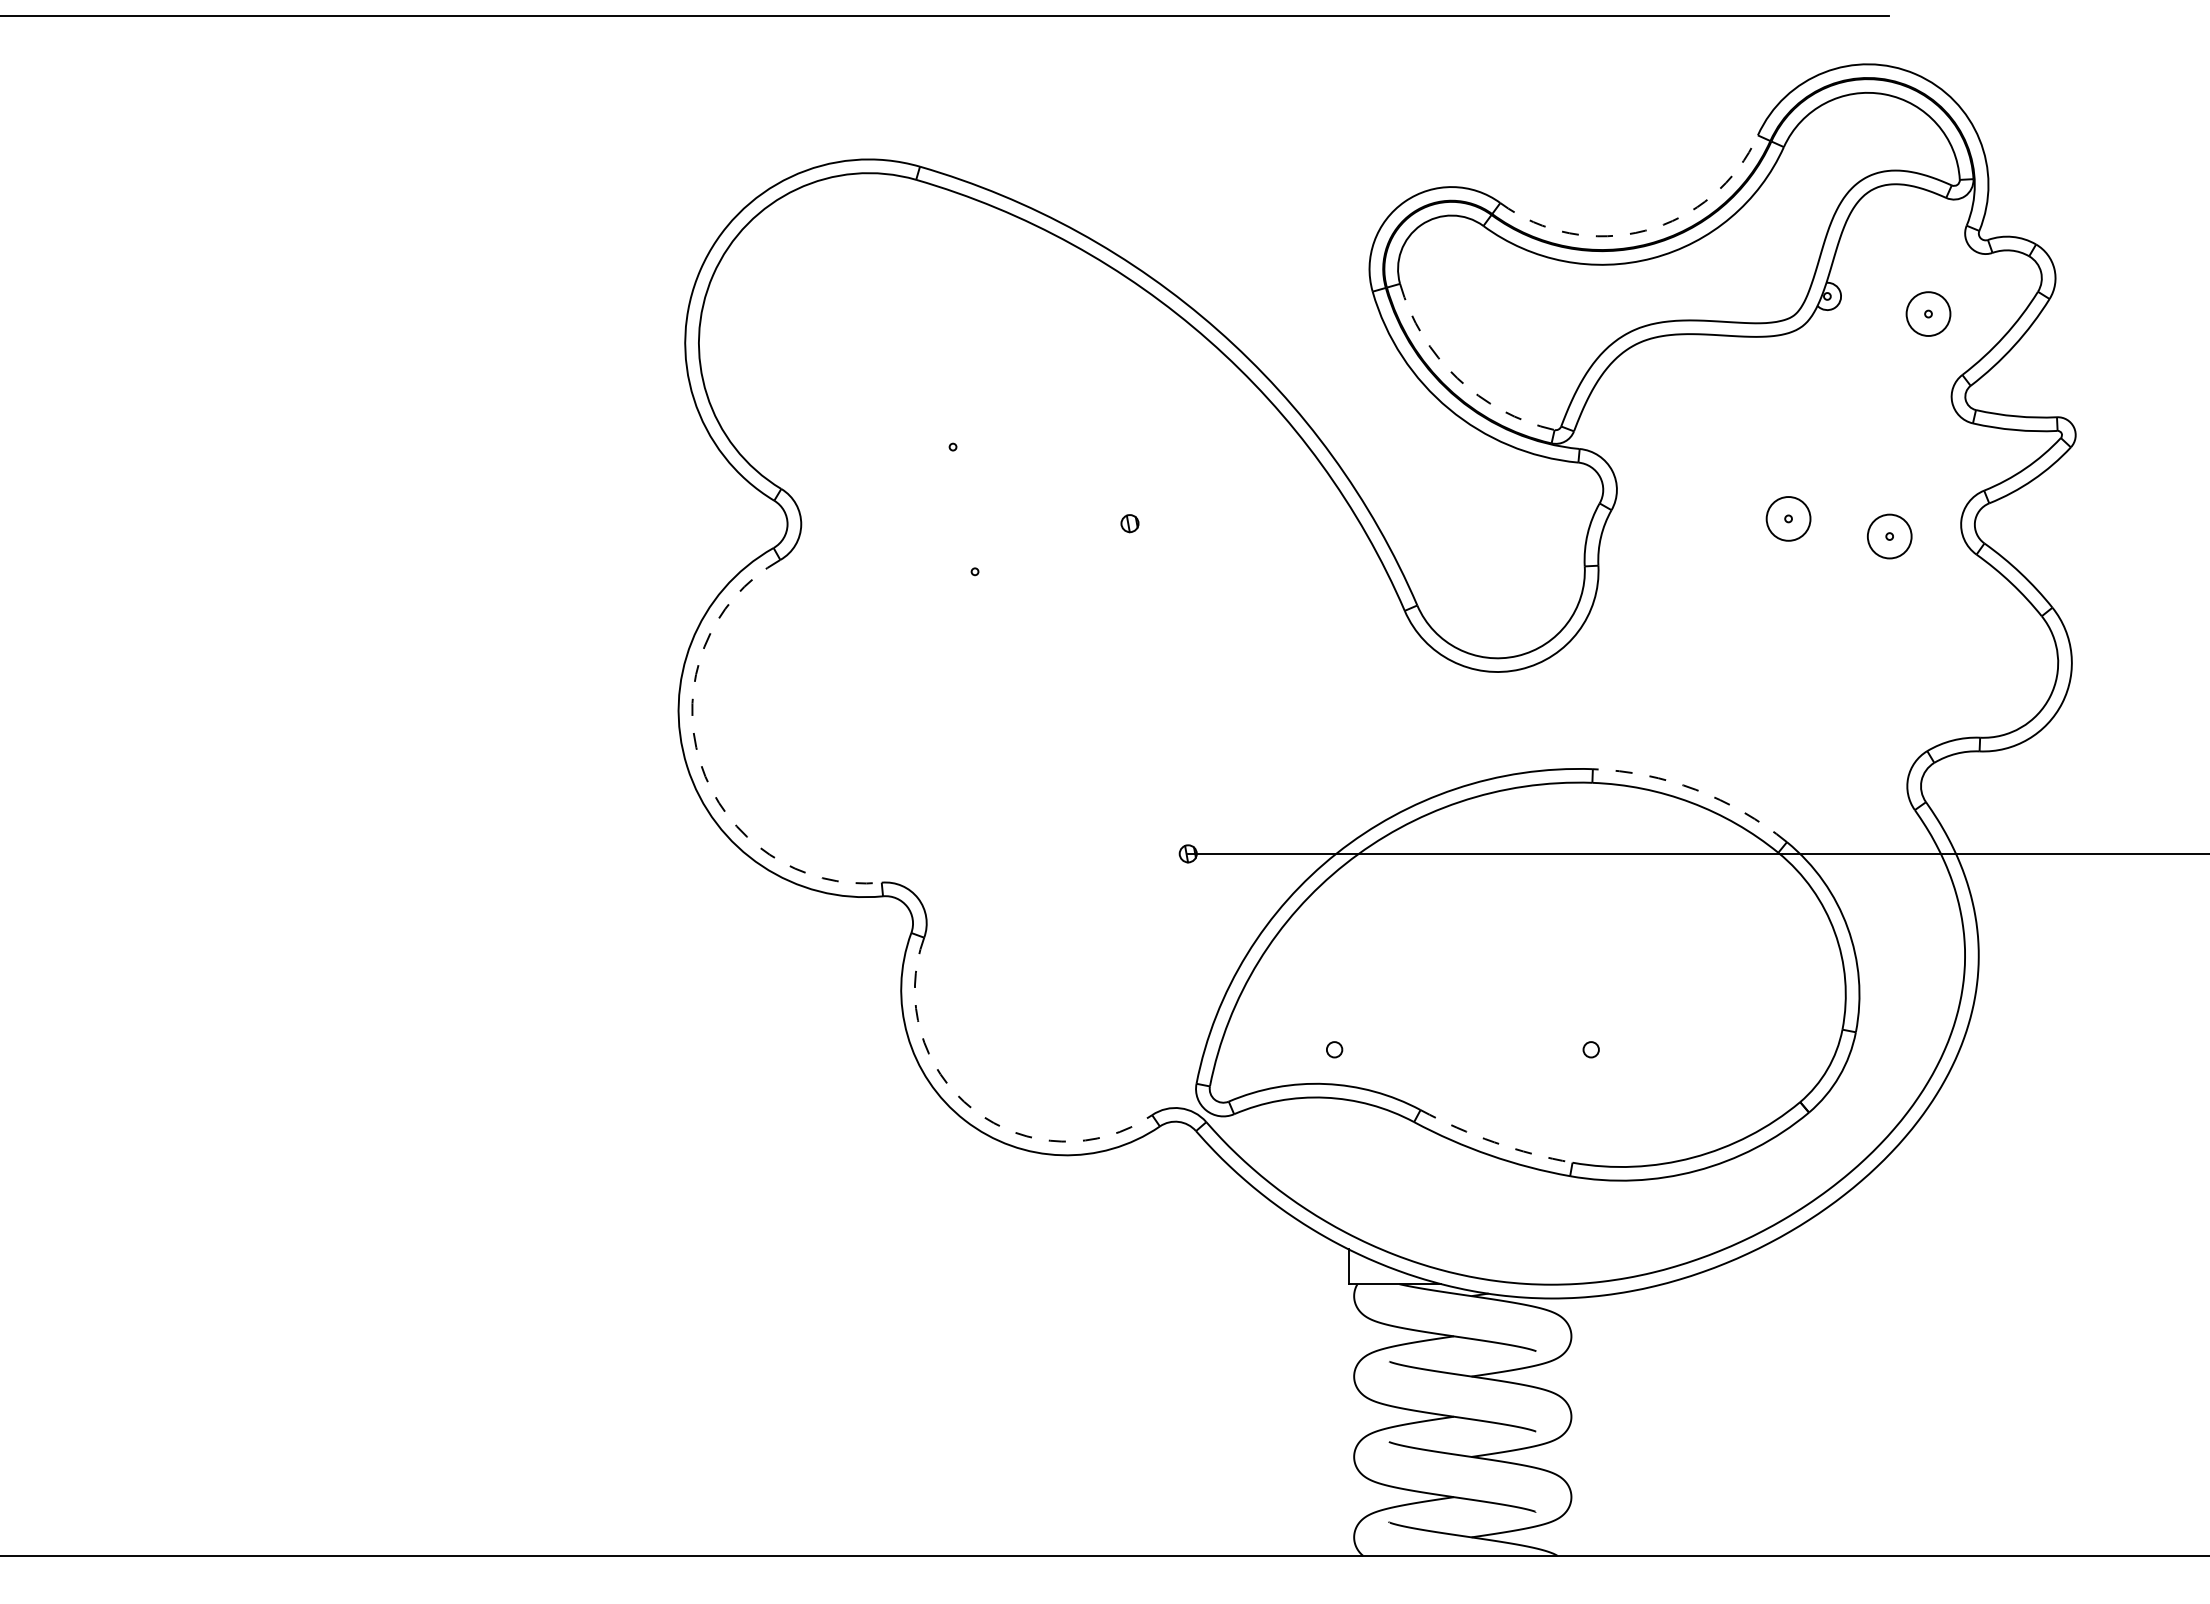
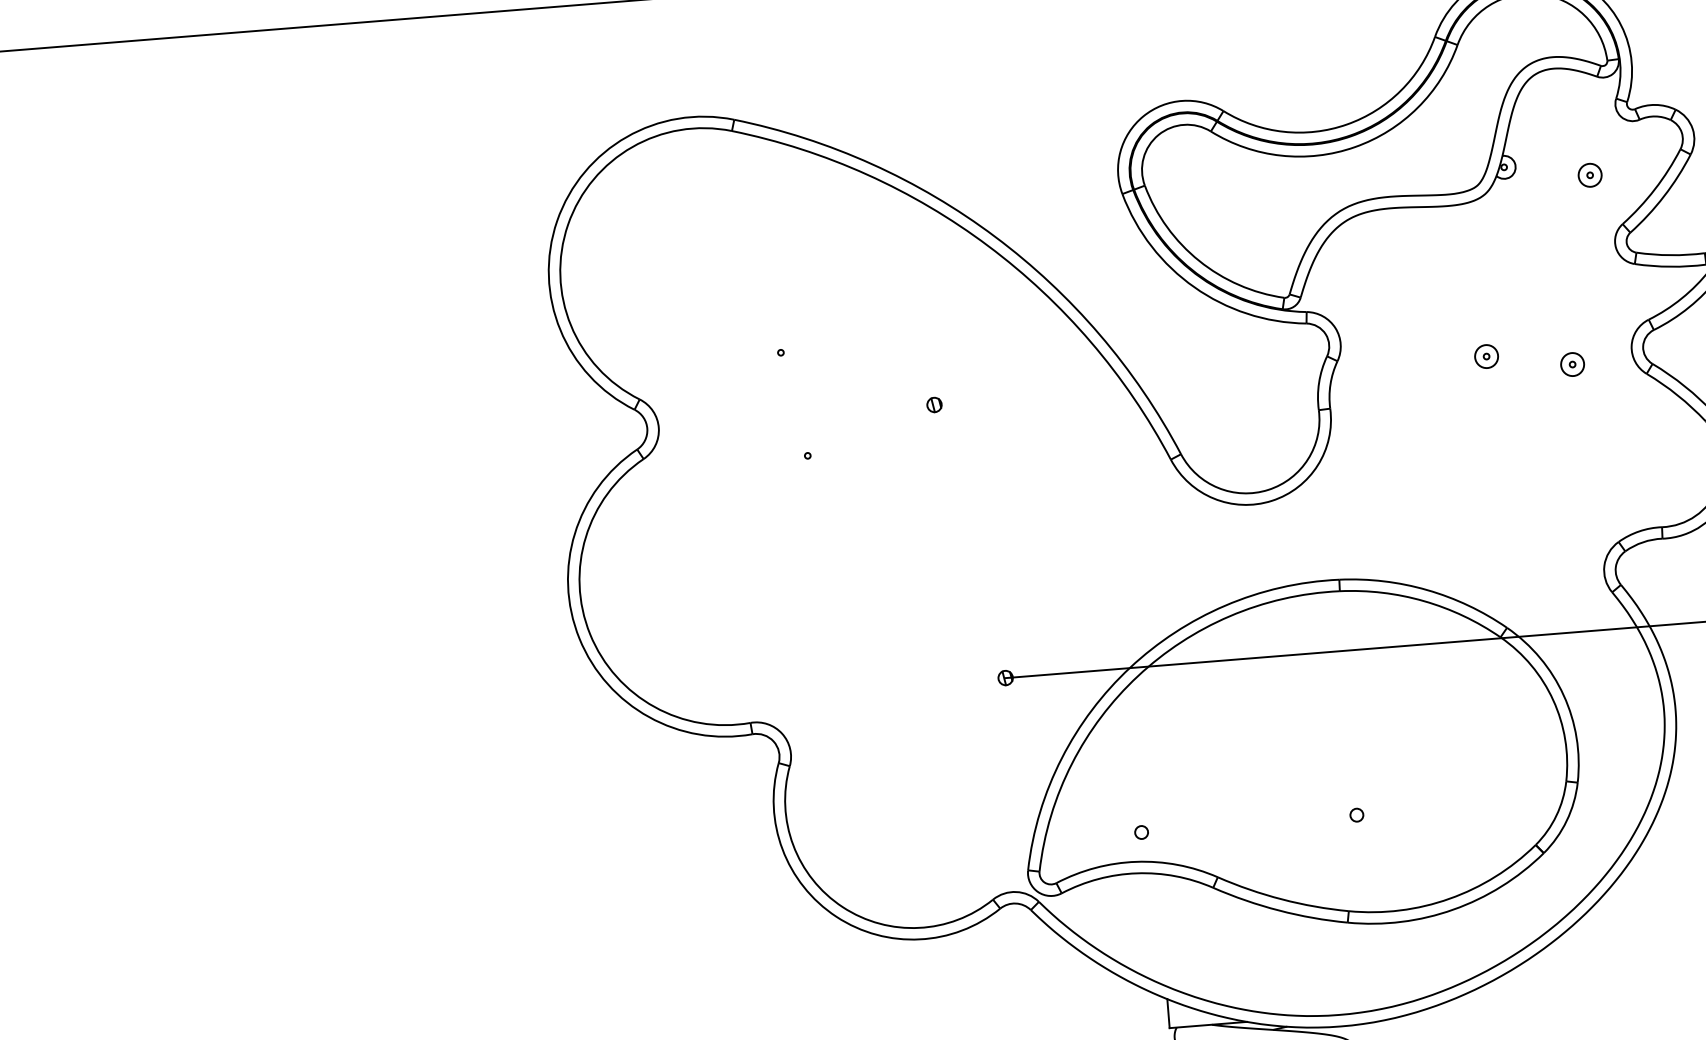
arc: (1645, 230) -> (1347, 124), dashed -> solid
circle: (1928, 313) -> (1590, 174), size x0.62
arc: (1457, 378) -> (1199, 261), dashed -> solid
circle: (1788, 518) -> (1486, 356), size x0.62
circle: (1889, 536) -> (1572, 364), size x0.62
arc: (700, 762) -> (590, 634), dashed -> solid
arc: (1695, 789) -> (1426, 589), dashed -> solid
arc: (973, 1109) -> (842, 906), dashed -> solid
arc: (1494, 1142) -> (1282, 899), dashed -> solid

